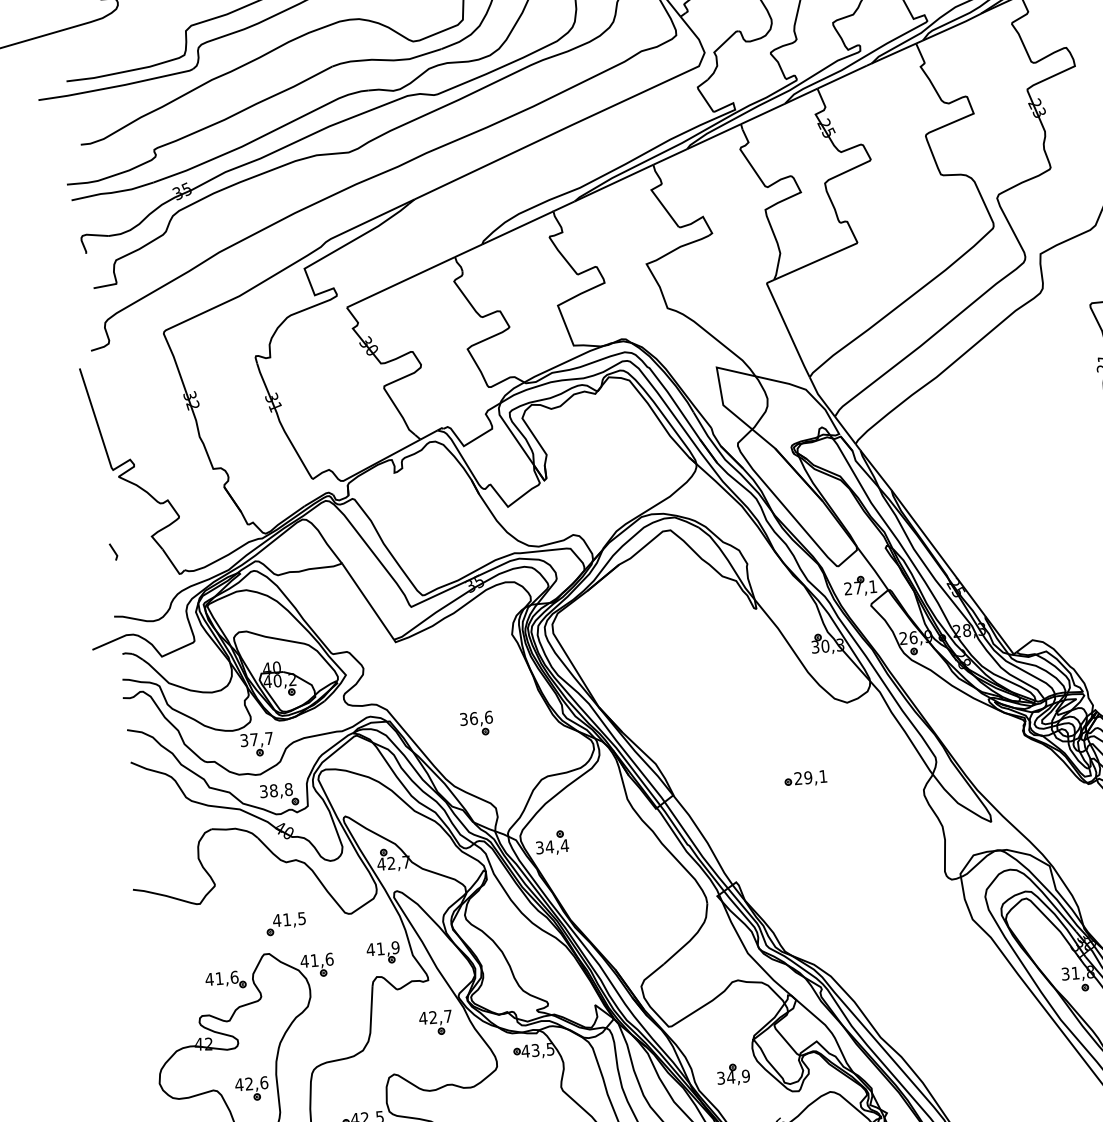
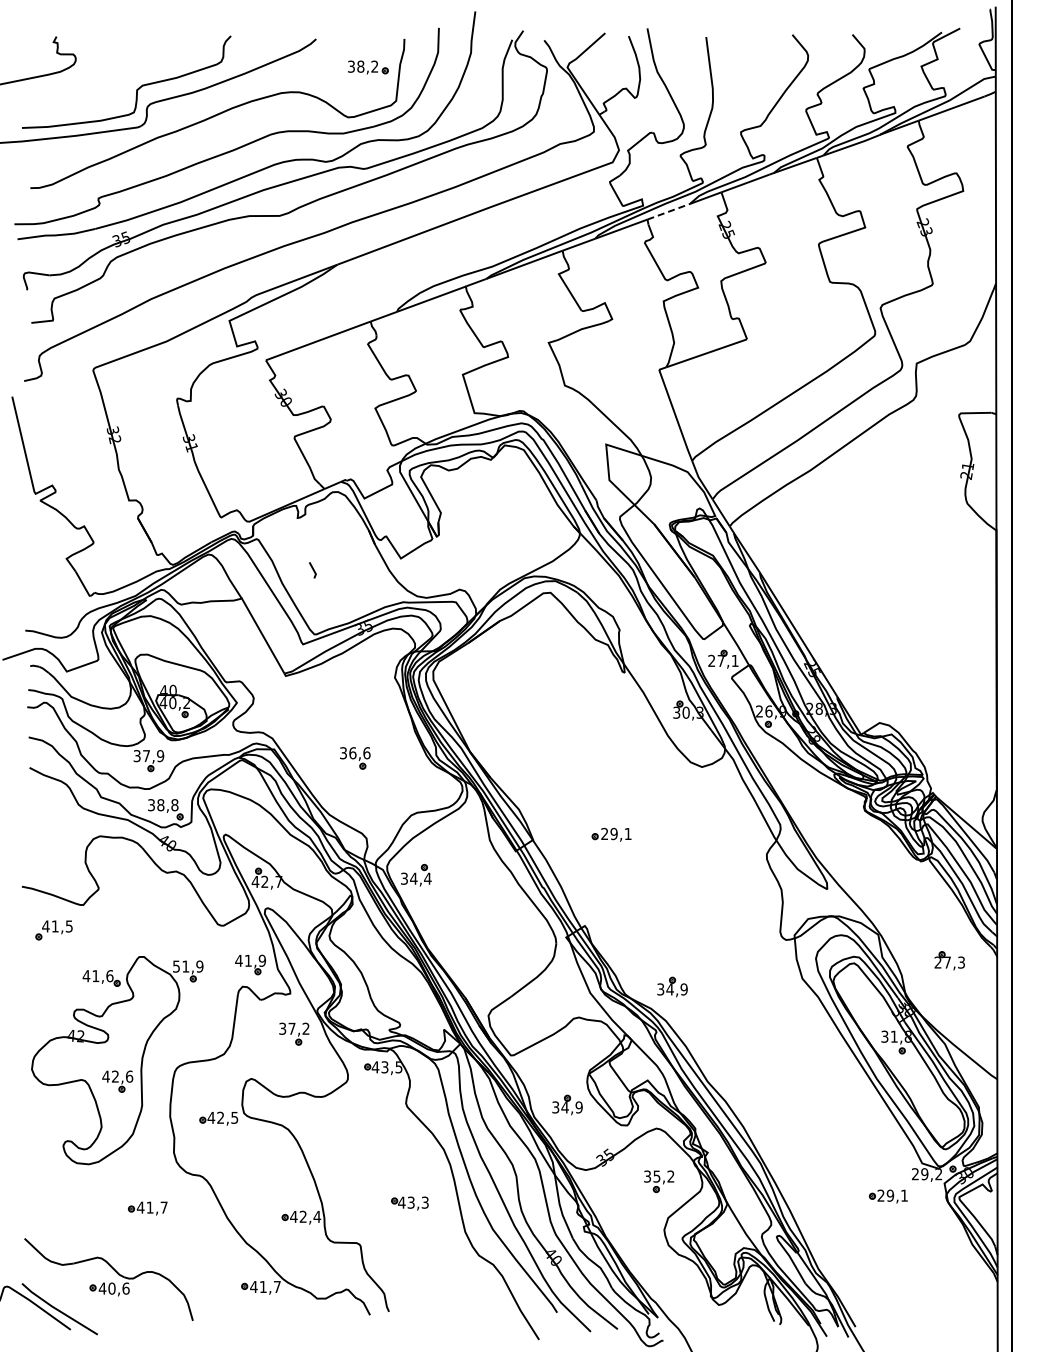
line: (762, 113) -> (668, 211), solid -> dashed
line: (113, 552) -> (312, 570), moved
text: (269, 738) -> (160, 756), 37,7 -> 37,9
part: (805, 778) -> (611, 834), moved
part: (285, 924) -> (53, 930), moved
part: (834, 939) -> (672, 986), added
text: (316, 960) -> (187, 966), 41,6 -> 51,9
text: (434, 1017) -> (293, 1028), 42,7 -> 37,2

